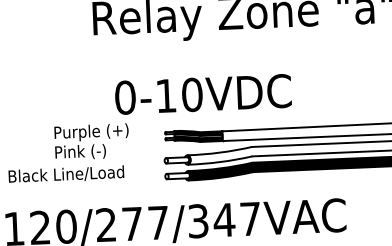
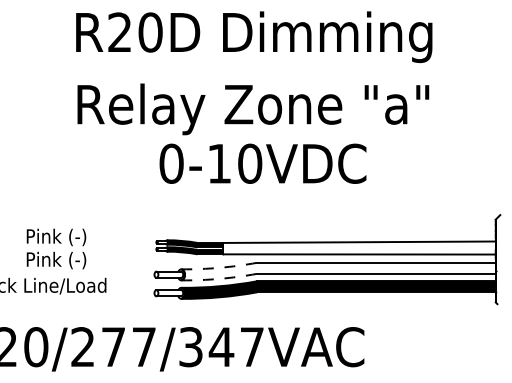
text: (202, 94) -> (262, 163), moved
text: (96, 131) -> (75, 237), Purple (+) -> Pink (-)
arc: (219, 152) -> (219, 267), solid -> dashed
arc: (220, 161) -> (219, 278), solid -> dashed

